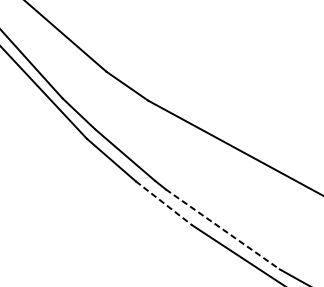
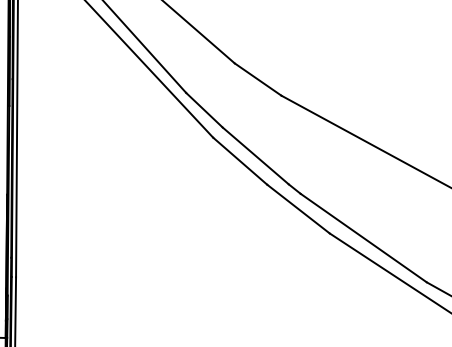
line: (163, 203) -> (298, 209), dashed -> solid
line: (223, 229) -> (364, 238), dashed -> solid

